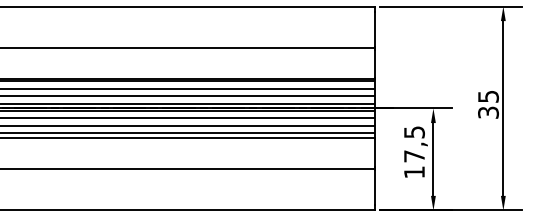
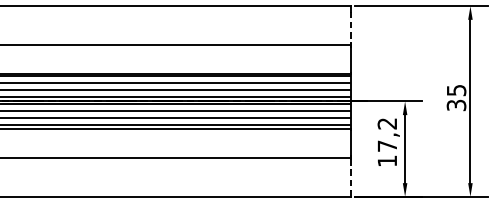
line: (375, 30) -> (350, 28), solid -> dashed
text: (414, 132) -> (387, 123), 17,5 -> 17,2
line: (375, 187) -> (350, 175), solid -> dashed

